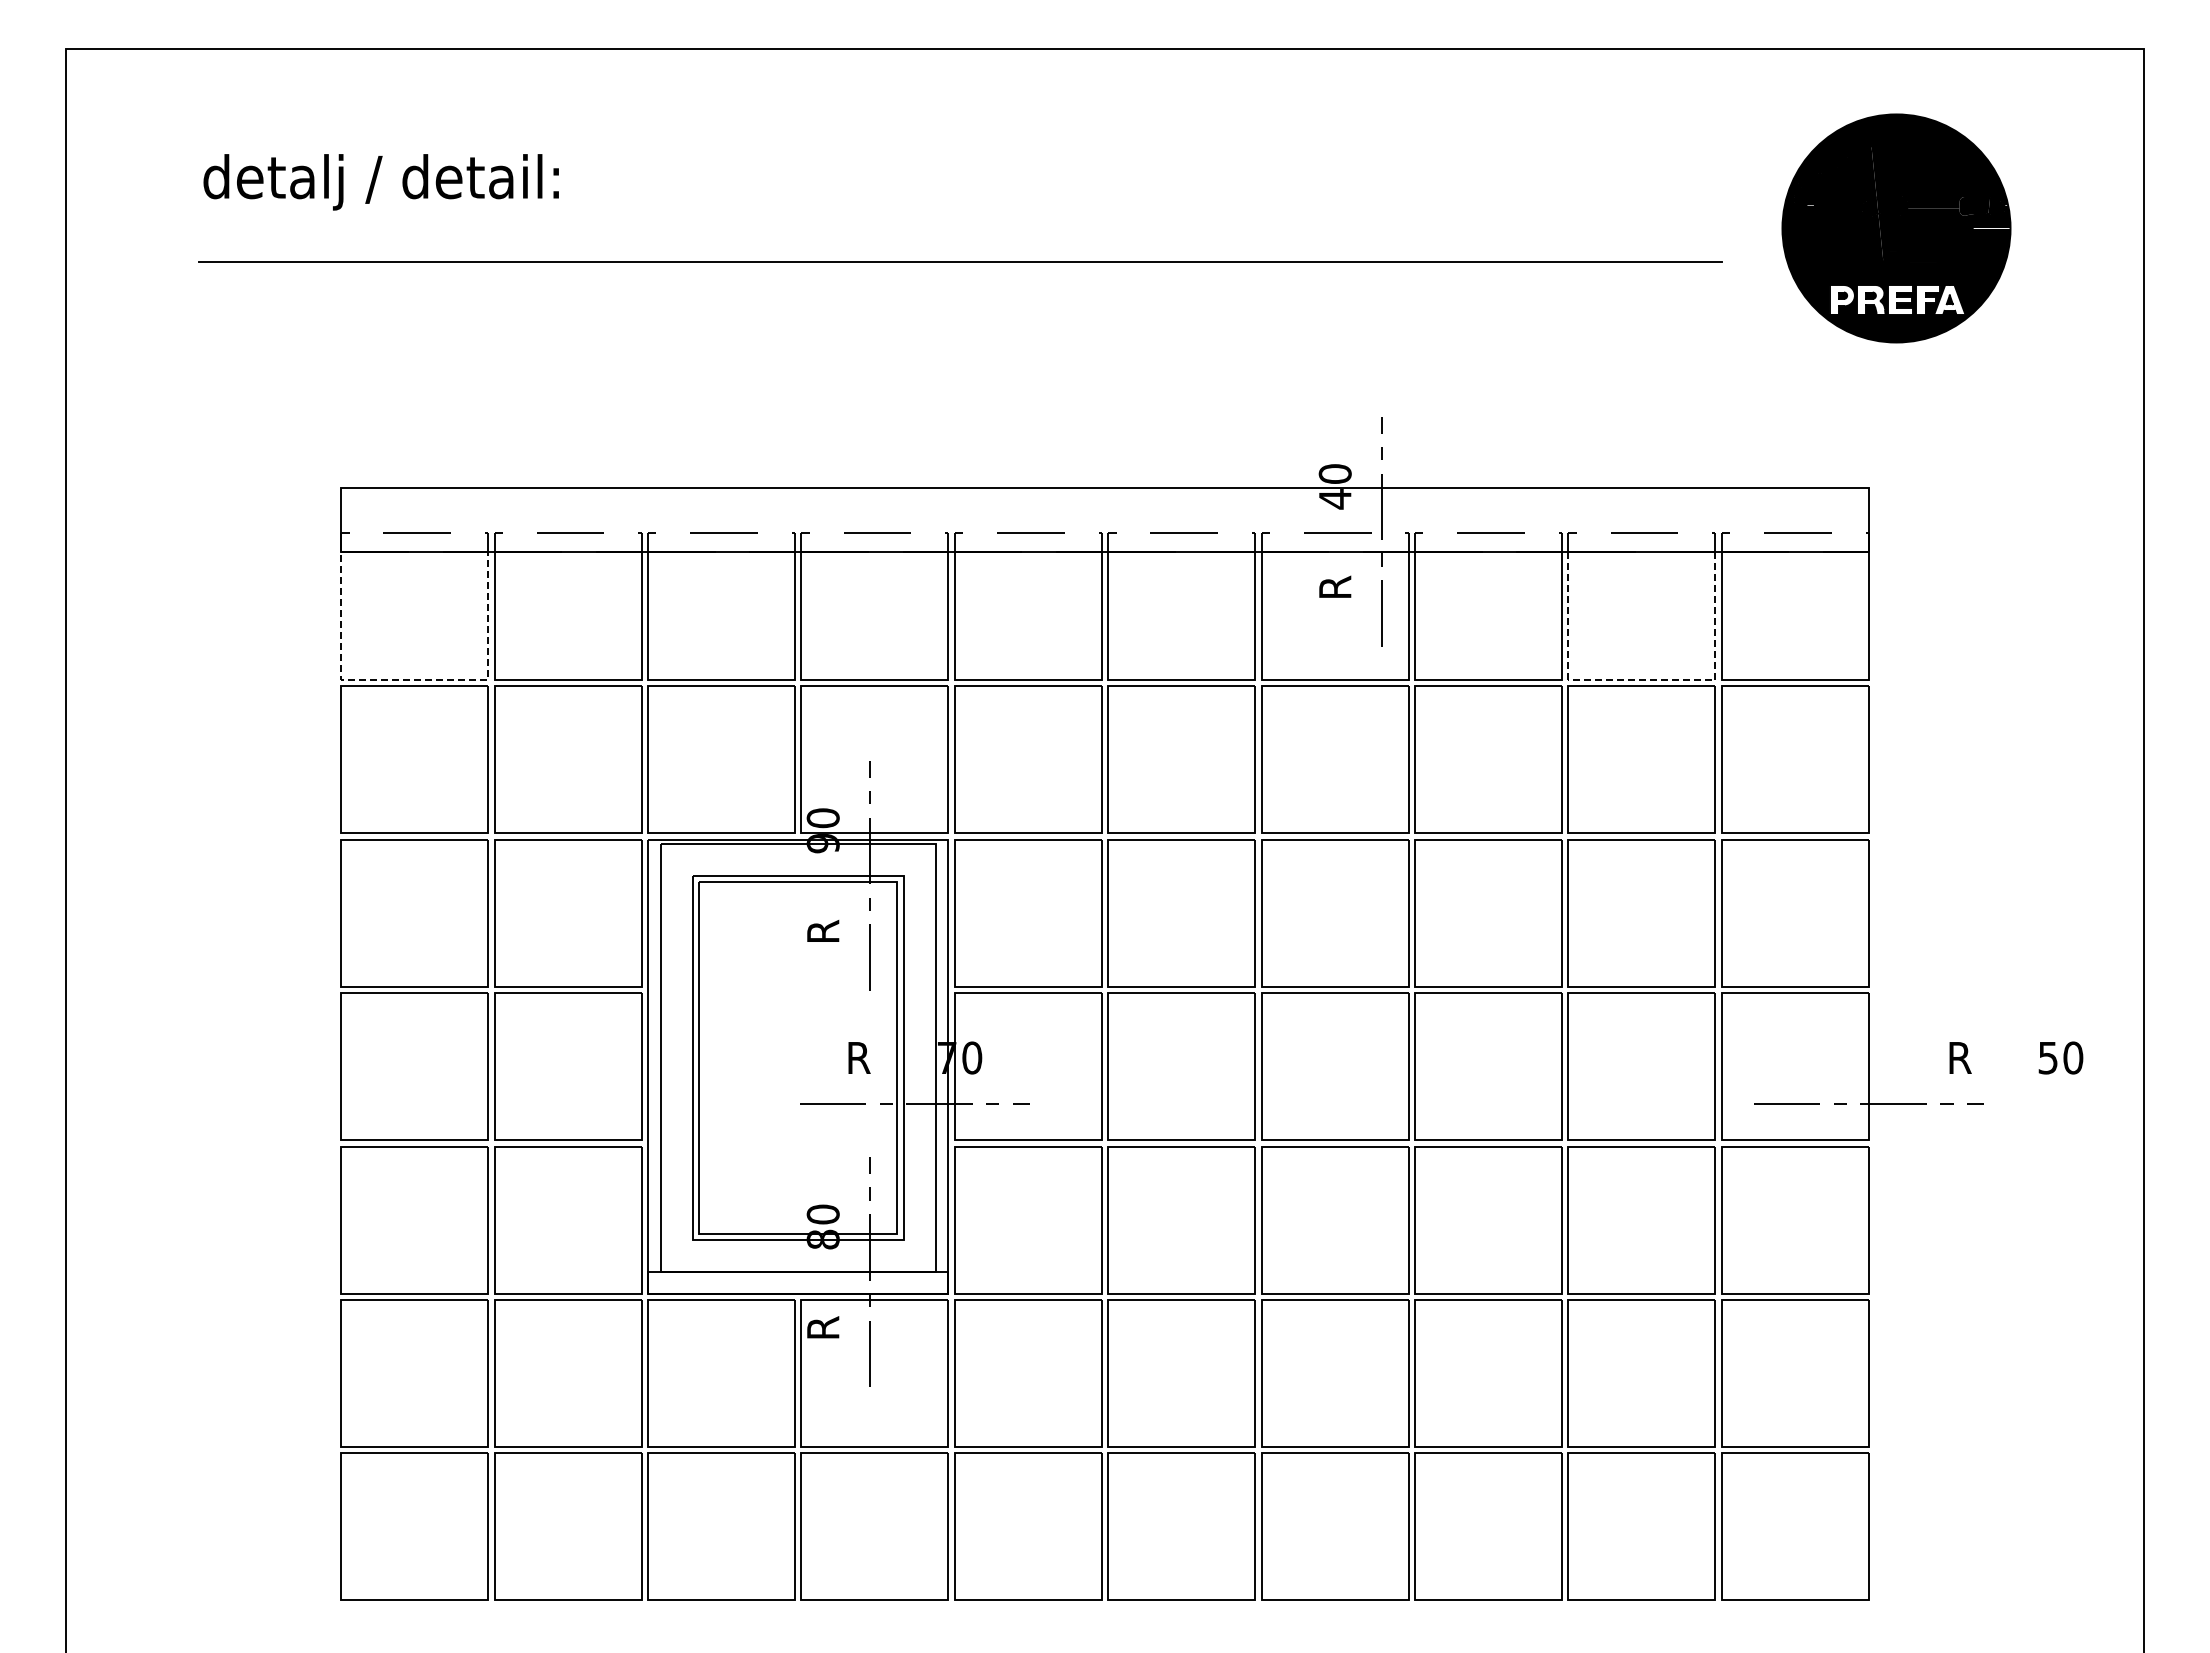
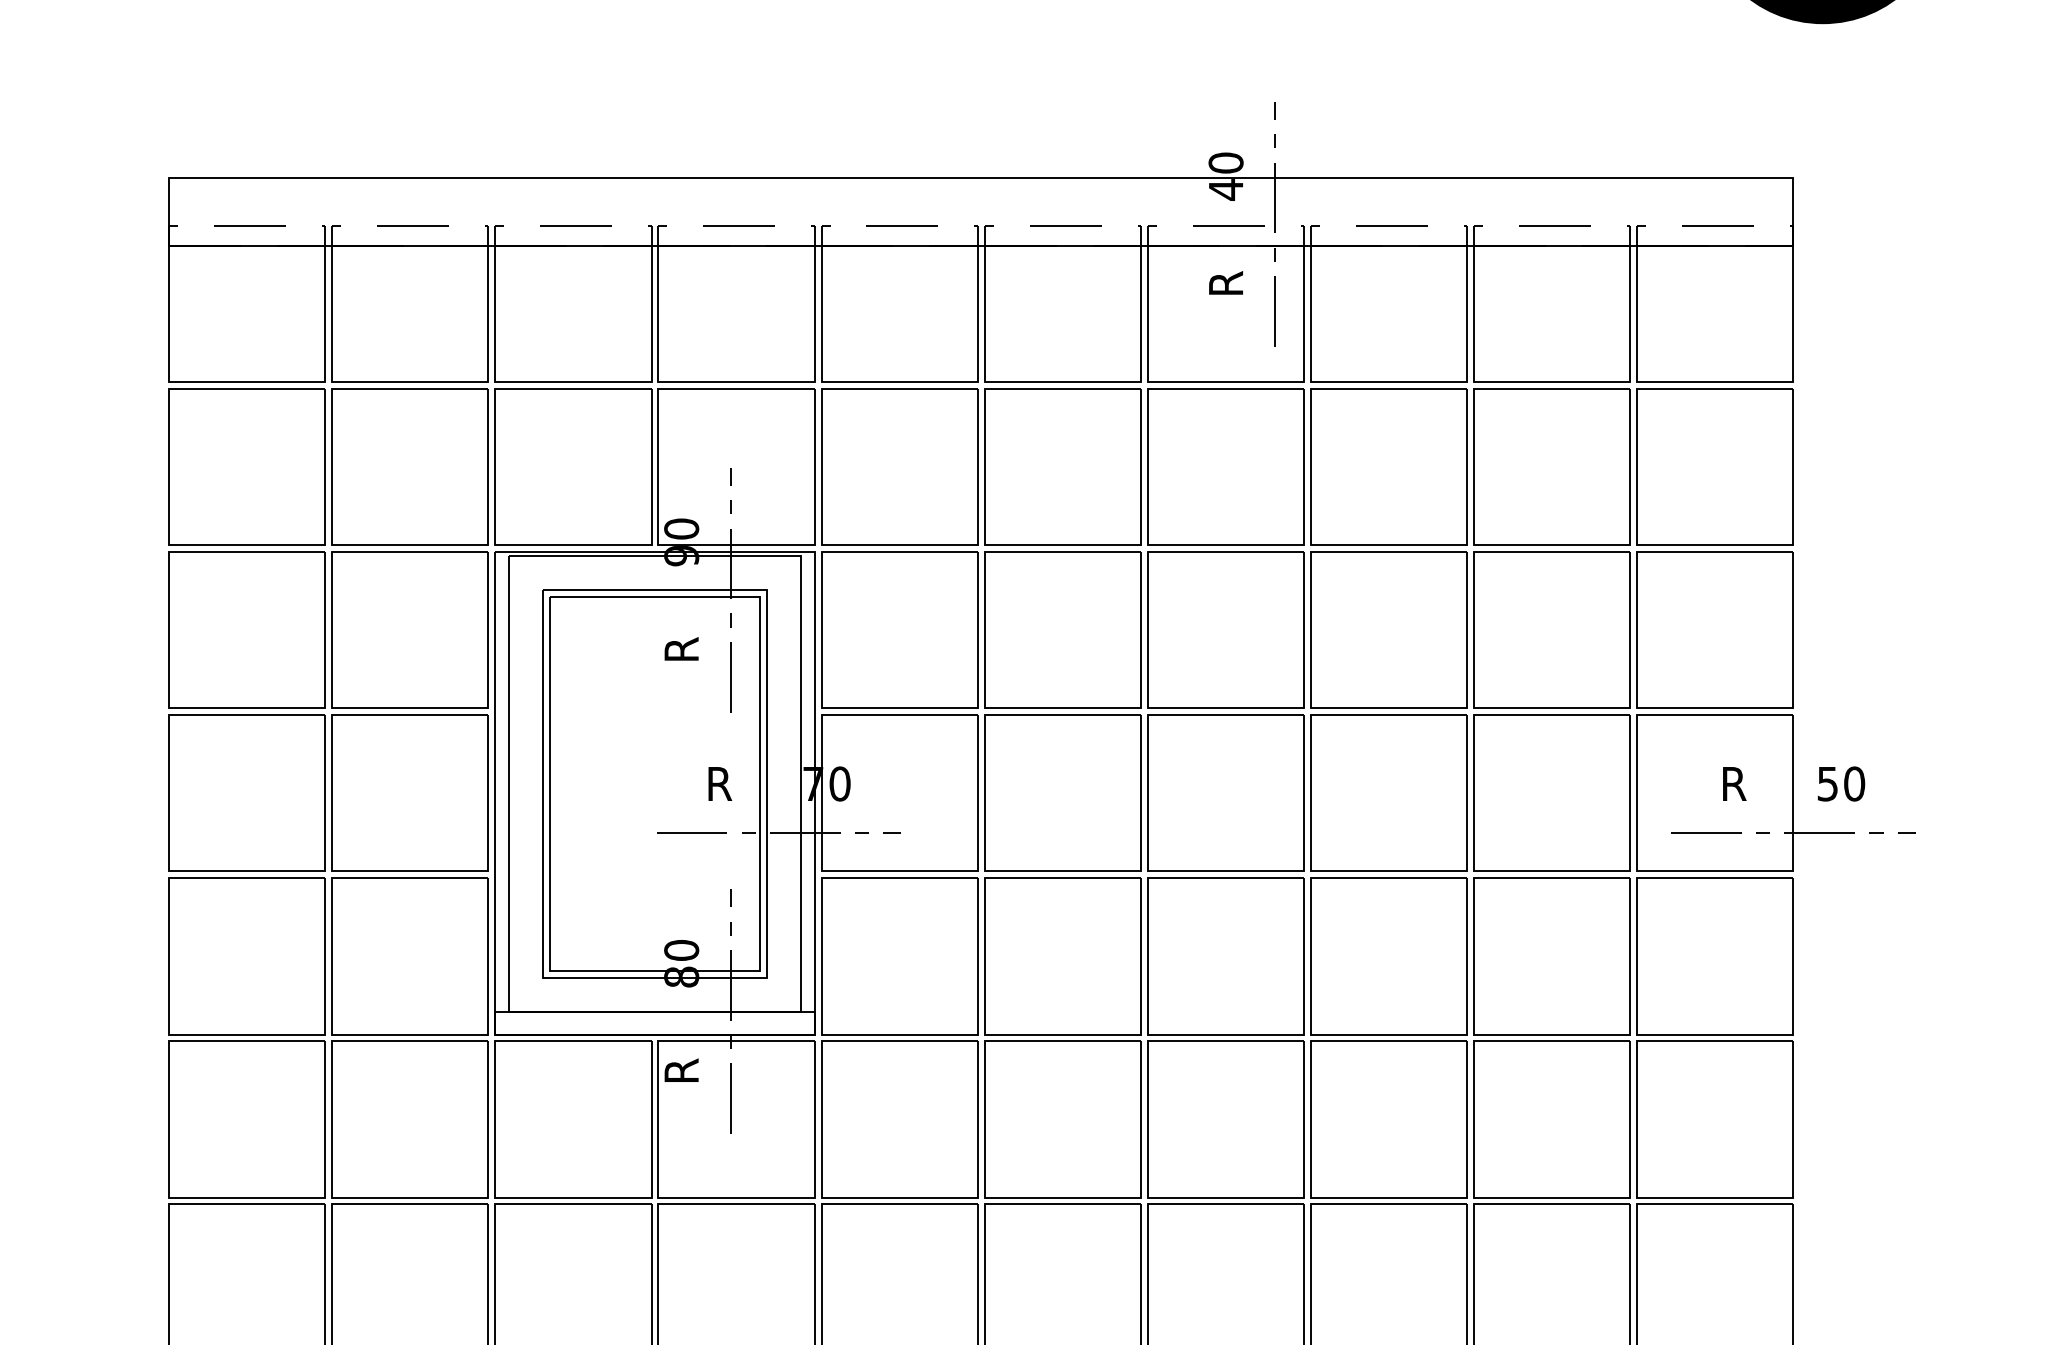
line: (404, 679) -> (236, 381), dashed -> solid
line: (1641, 679) -> (1551, 381), dashed -> solid
text: (2016, 1057) -> (1794, 783), moved

